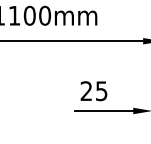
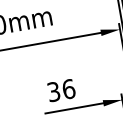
text: (93, 91) -> (60, 90), 25 -> 36

